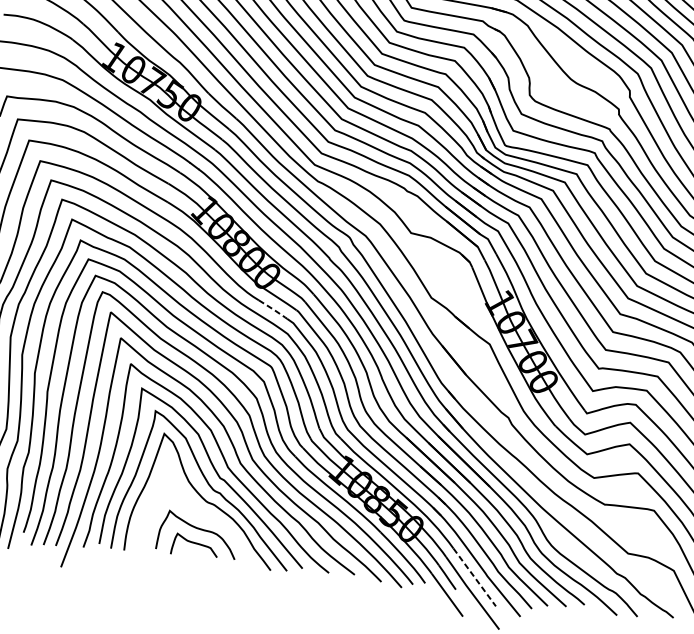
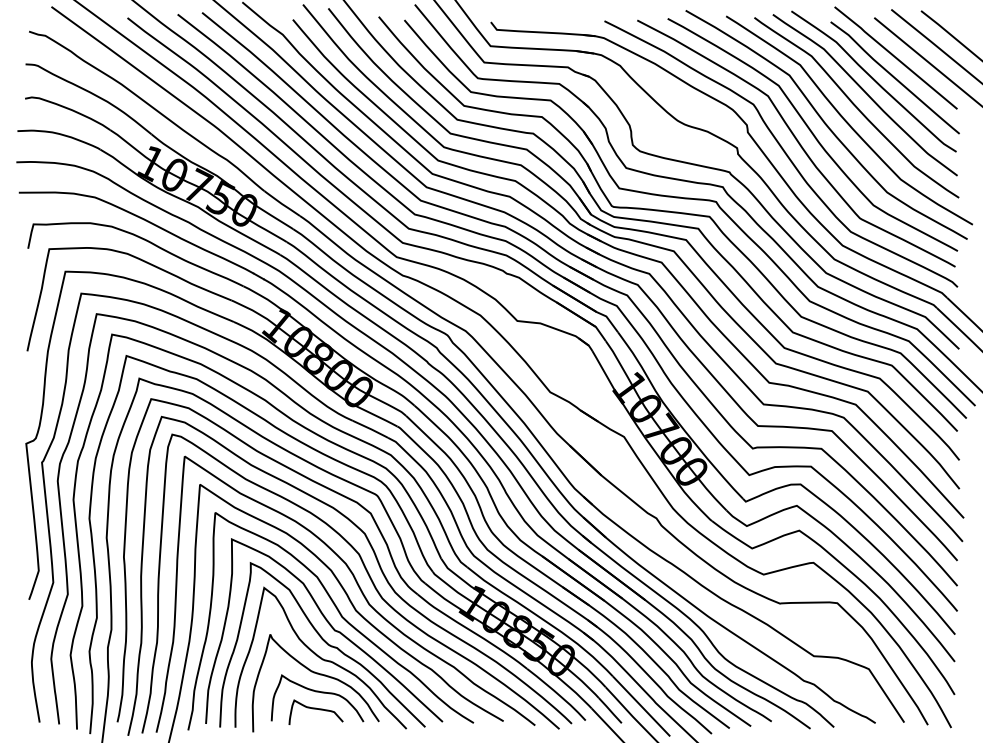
line: (274, 309) -> (371, 429), dashed -> solid
curve: (199, 513) -> (316, 674), added
line: (474, 577) -> (641, 706), dashed -> solid

